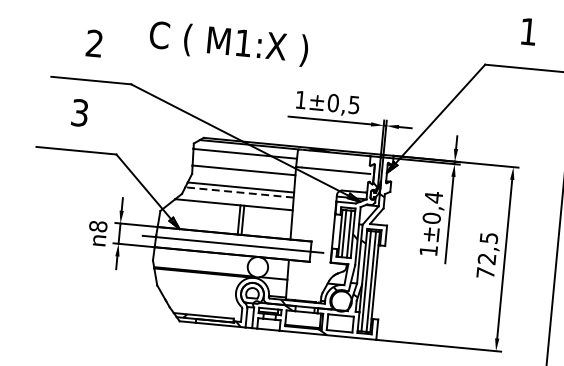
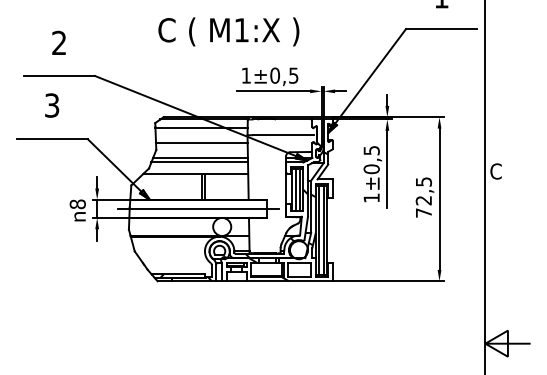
text: (228, 43) -> (228, 31), moved
line: (239, 192) -> (199, 162), dashed -> solid
text: (433, 197) -> (371, 150), ±0,4 -> ±0,5

